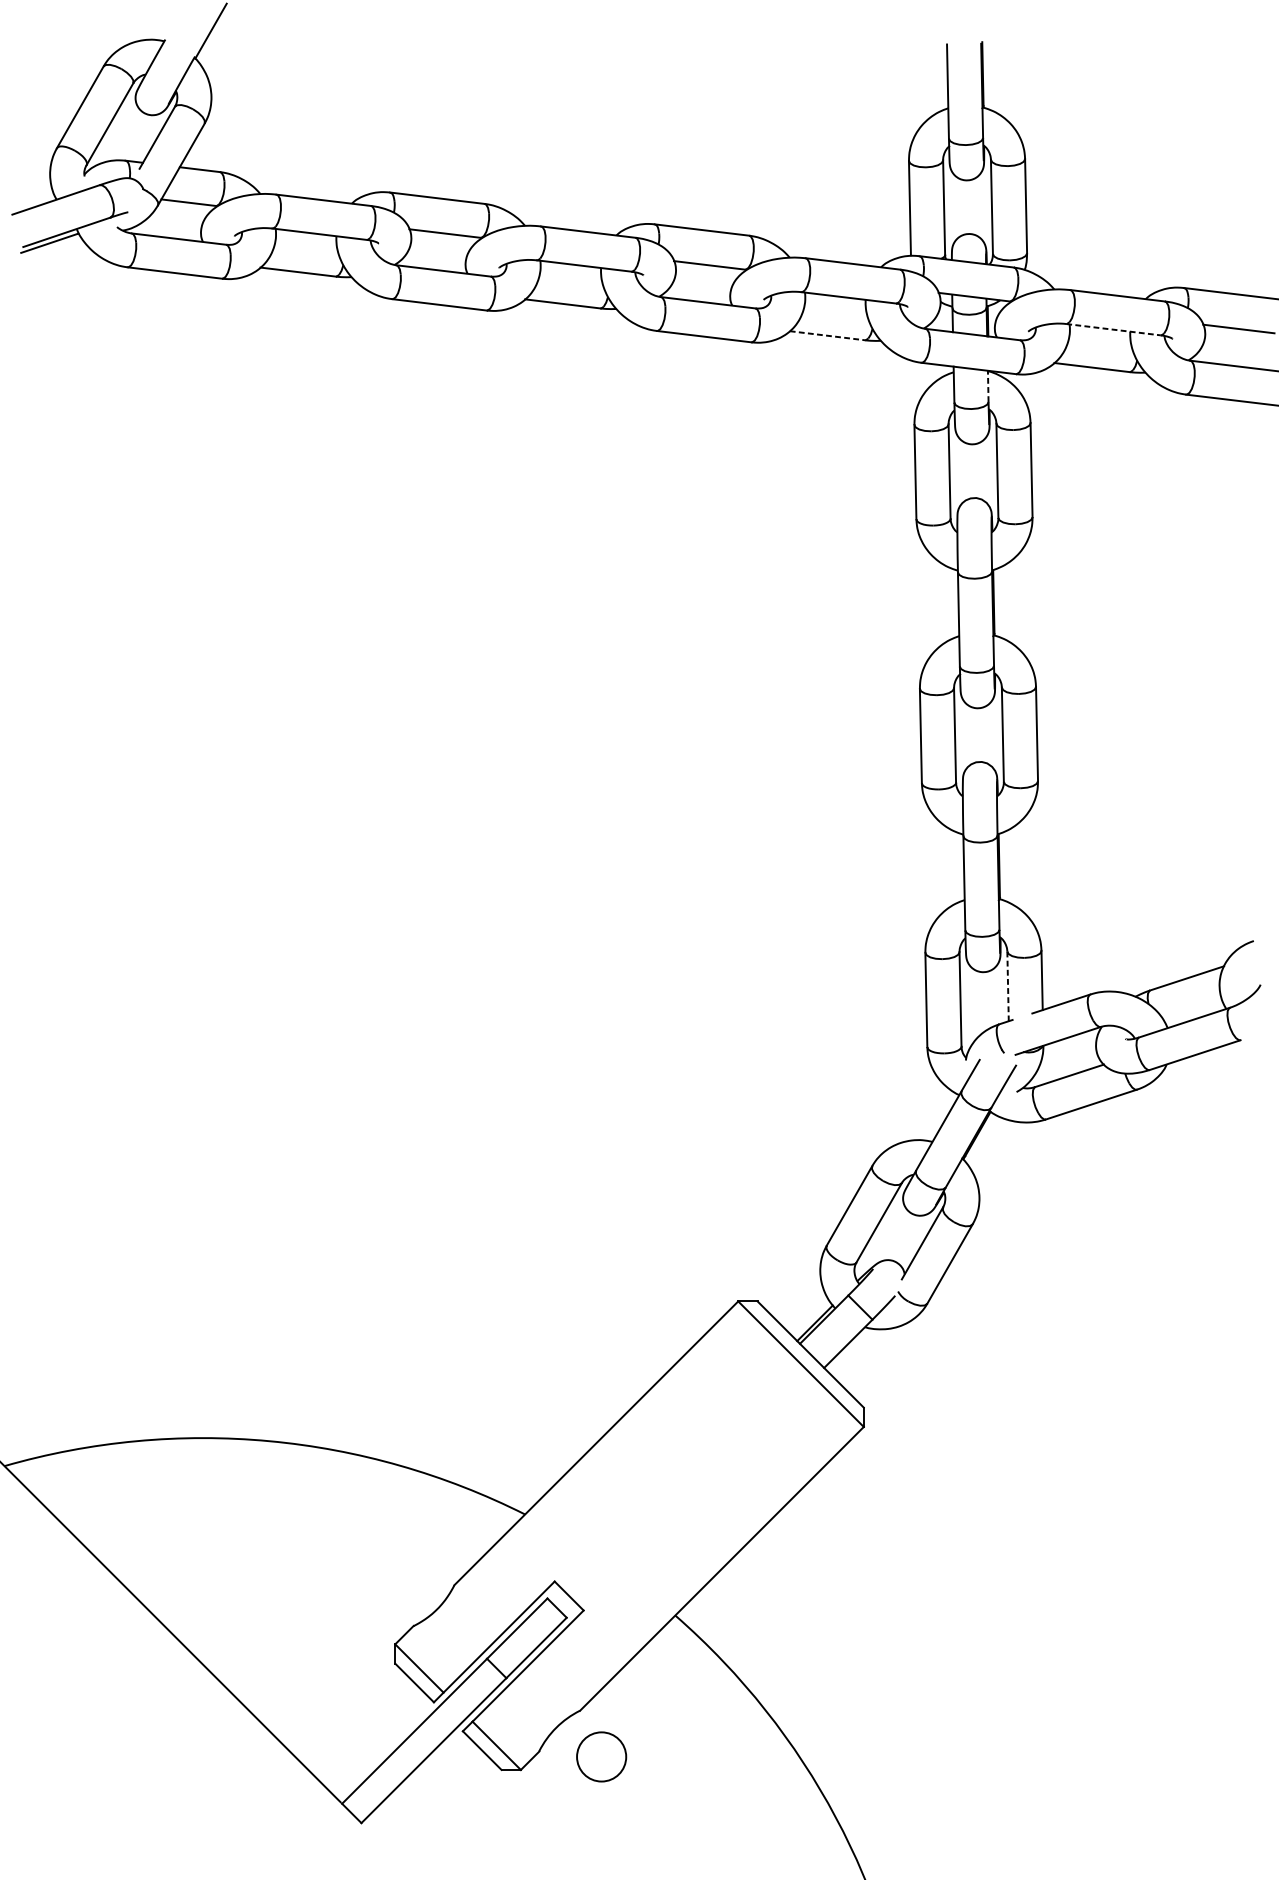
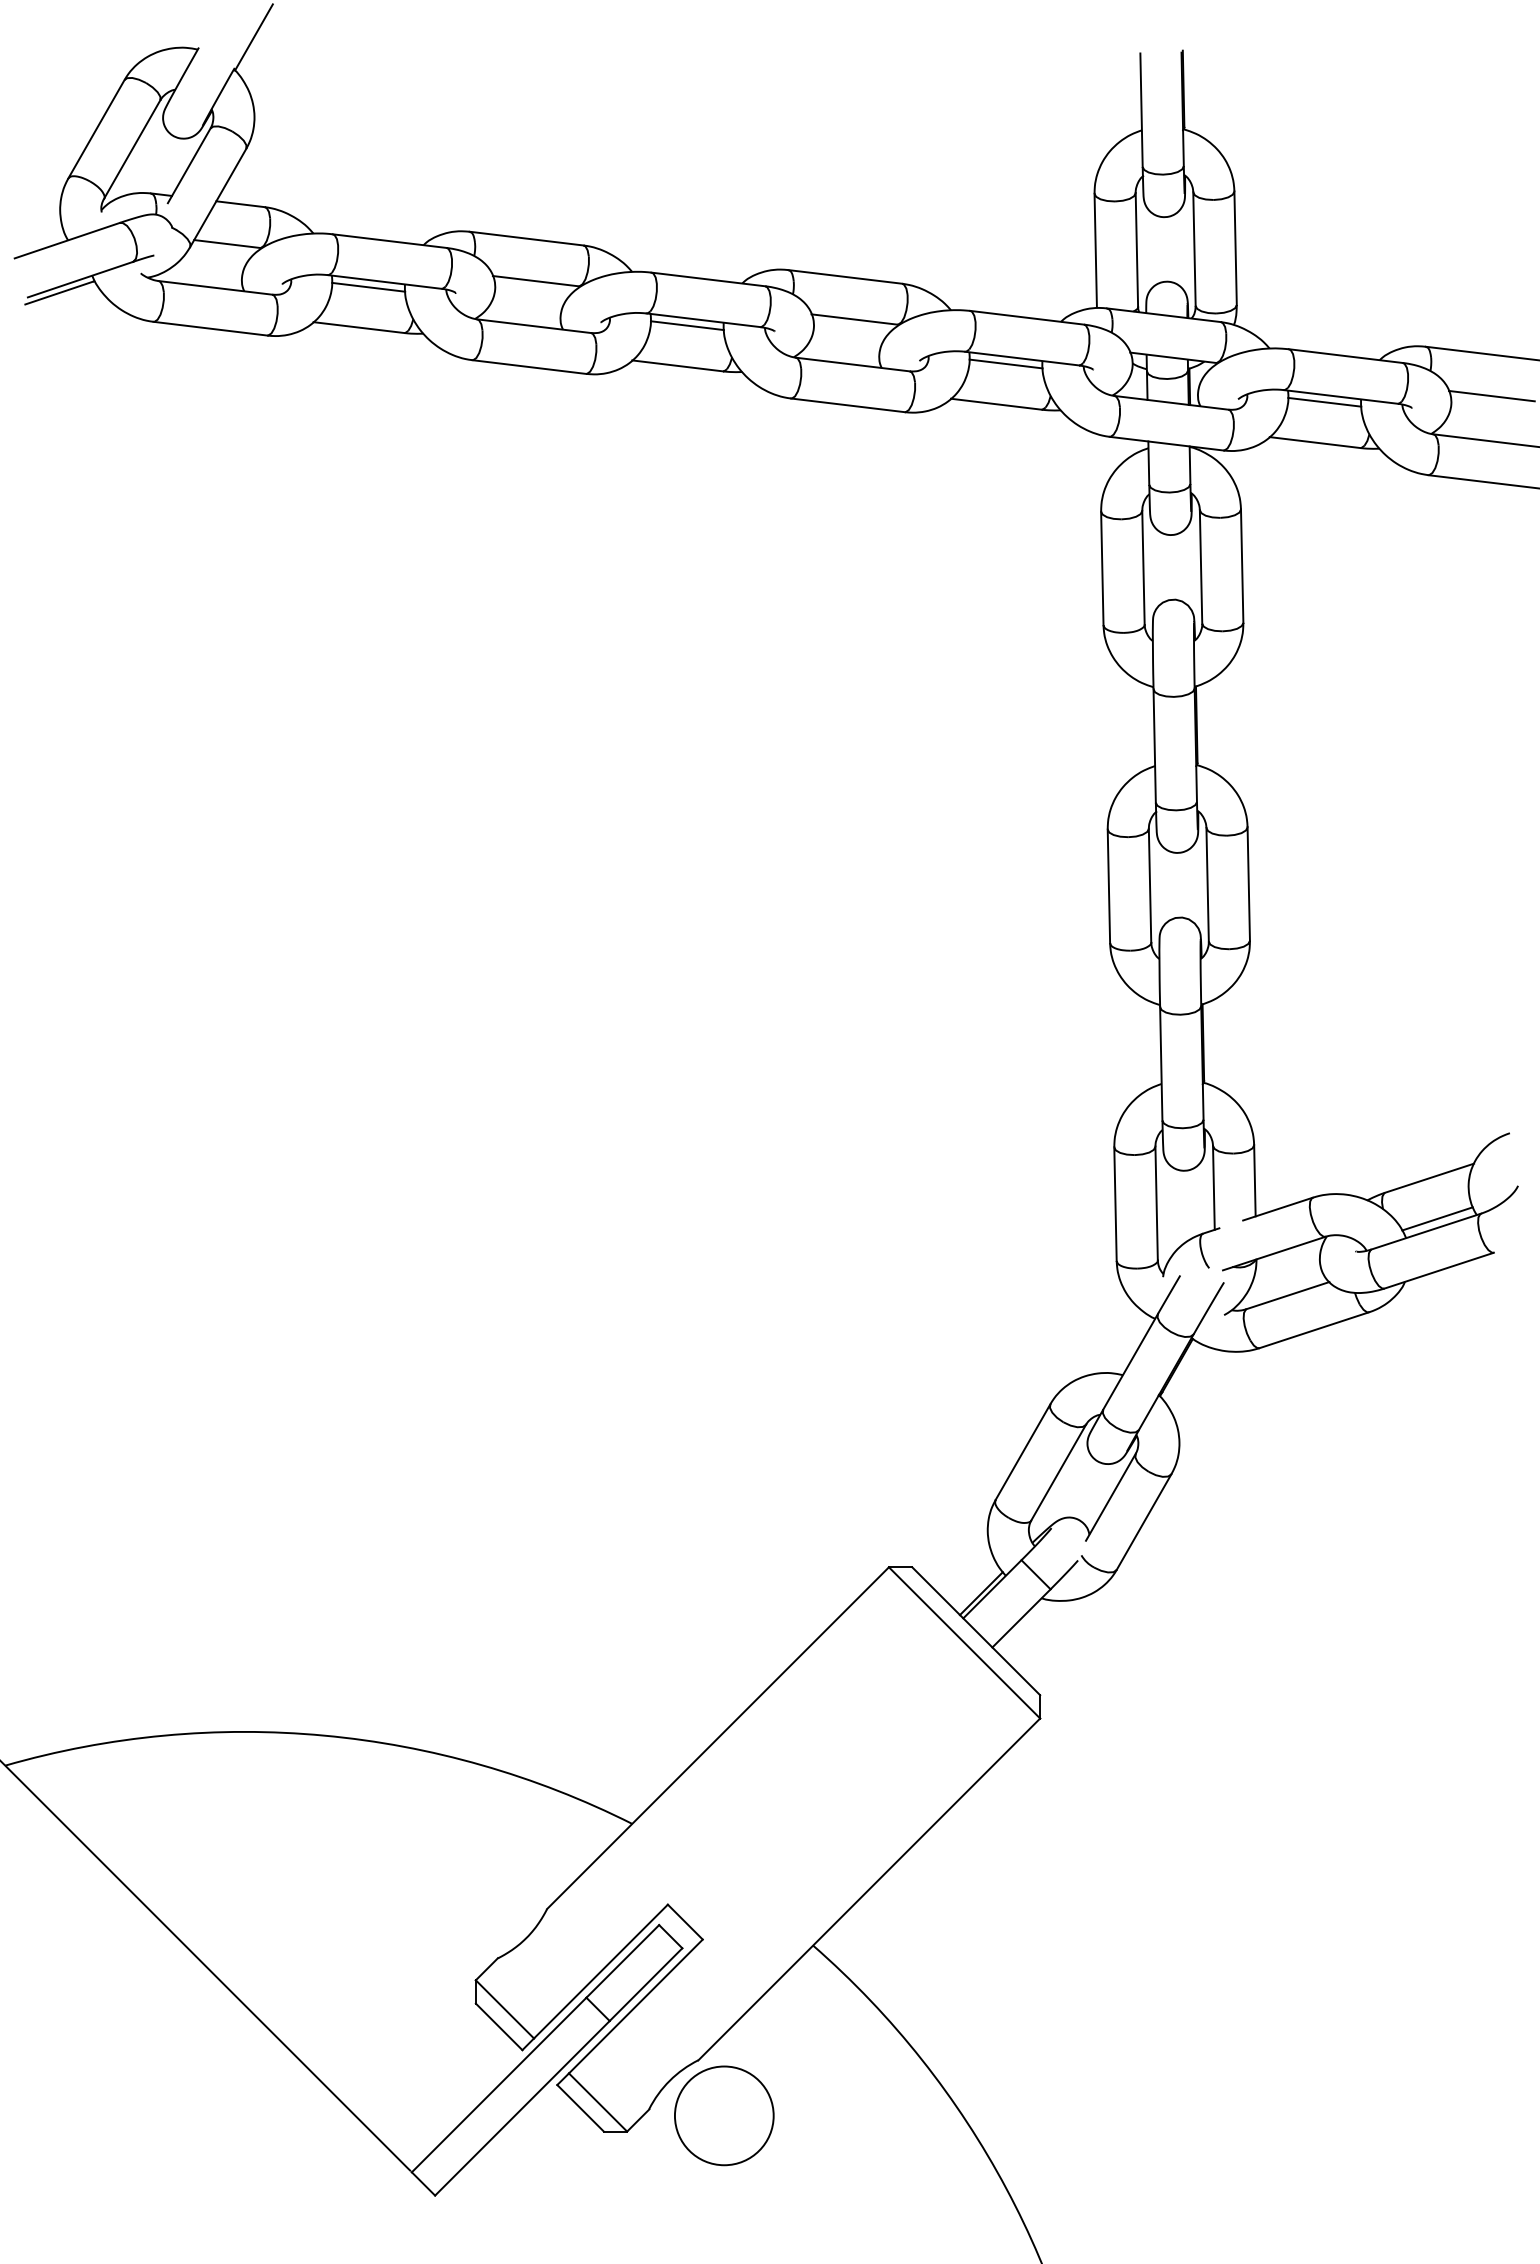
line: (306, 237) -> (368, 286), added
line: (570, 270) -> (686, 325), added
line: (835, 301) -> (1005, 363), added
line: (1114, 330) -> (1341, 397), dashed -> solid
line: (1099, 333) -> (1324, 401), added
line: (827, 335) -> (996, 404), dashed -> solid
line: (988, 386) -> (1190, 465), dashed -> solid
line: (1007, 986) -> (1213, 1187), dashed -> solid
line: (1193, 1011) -> (1437, 1218), added
circle: (601, 1756) -> (724, 2115), size x1.67

